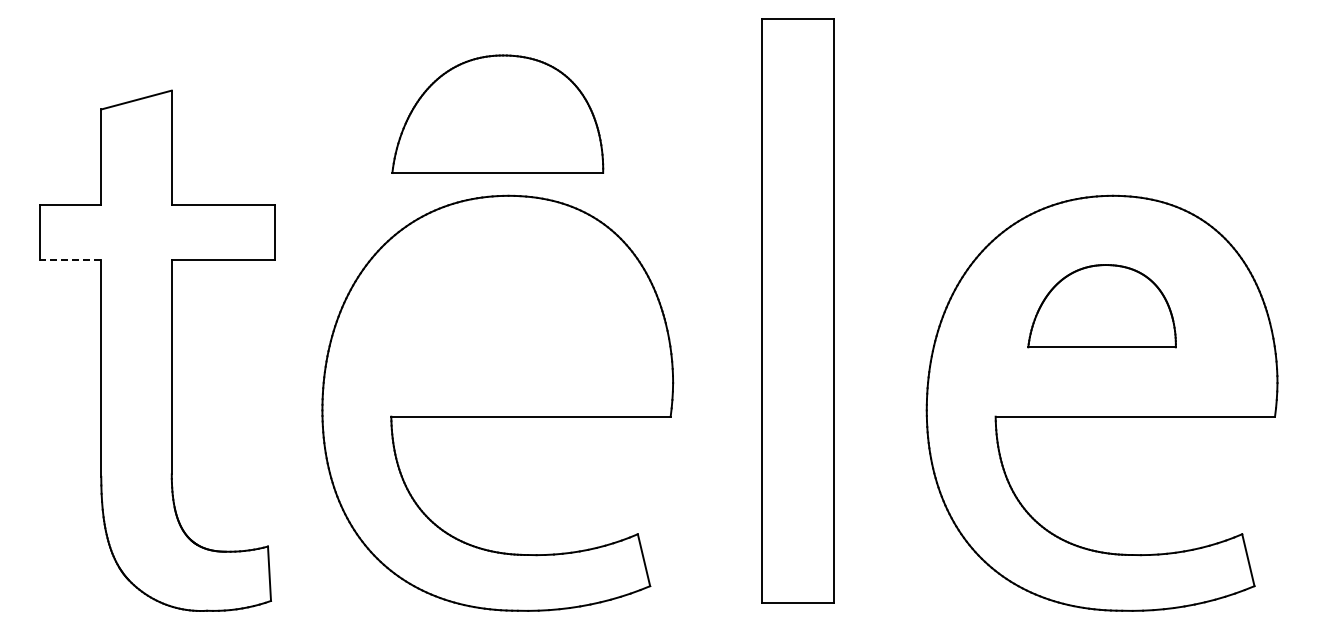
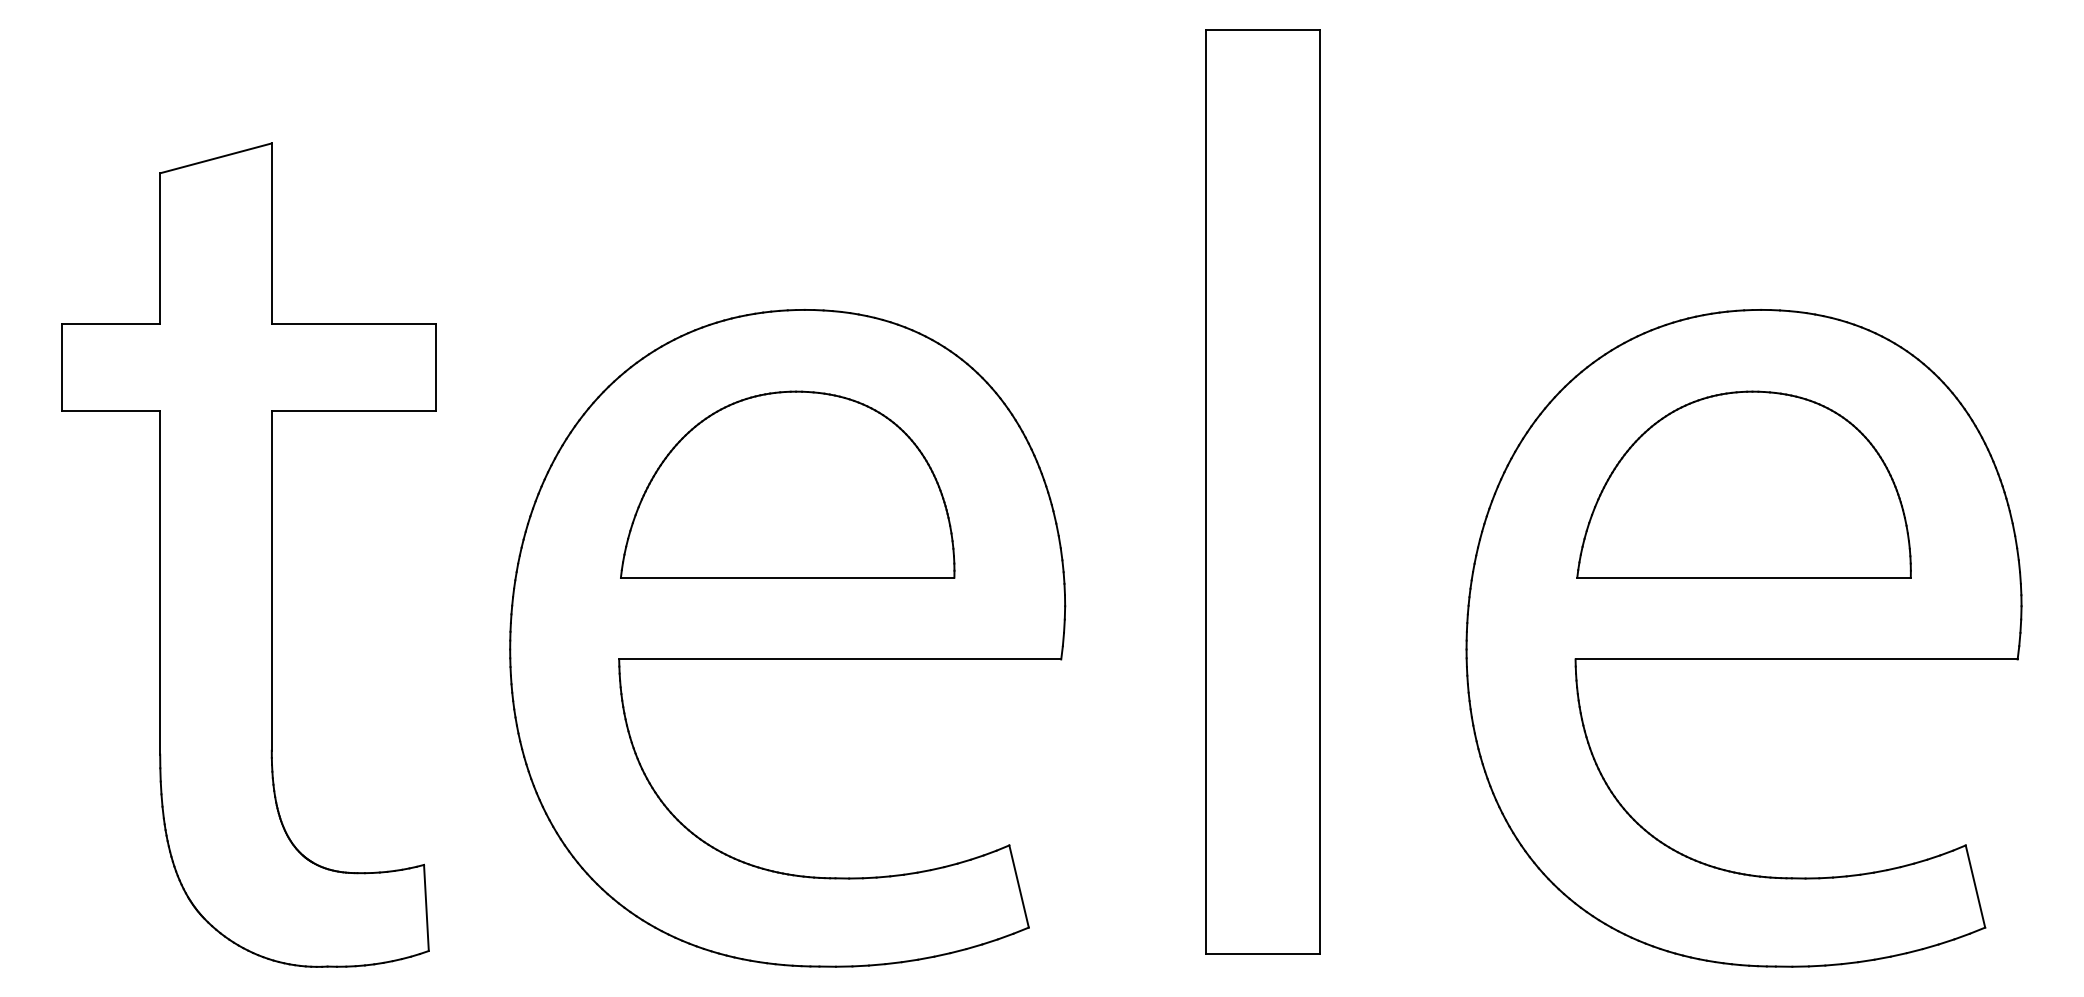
part: (497, 113) -> (787, 483), moved
line: (70, 259) -> (111, 410), dashed -> solid
part: (1101, 305) -> (1743, 483), size x1.43

